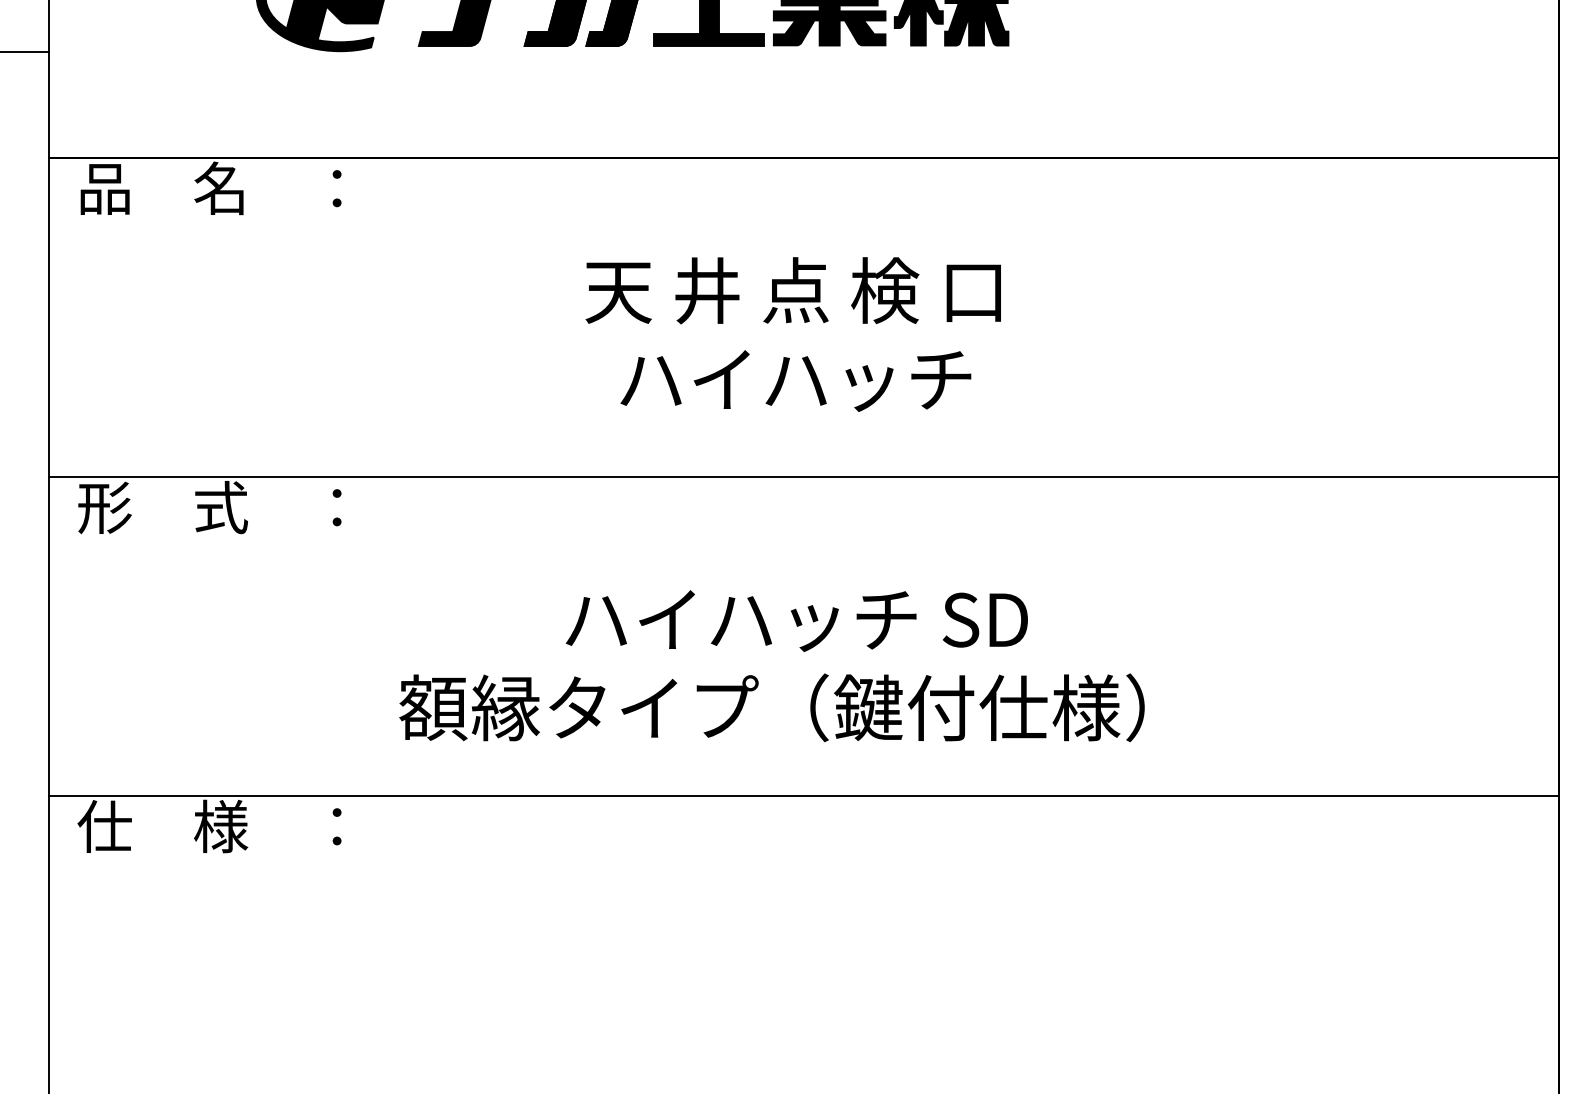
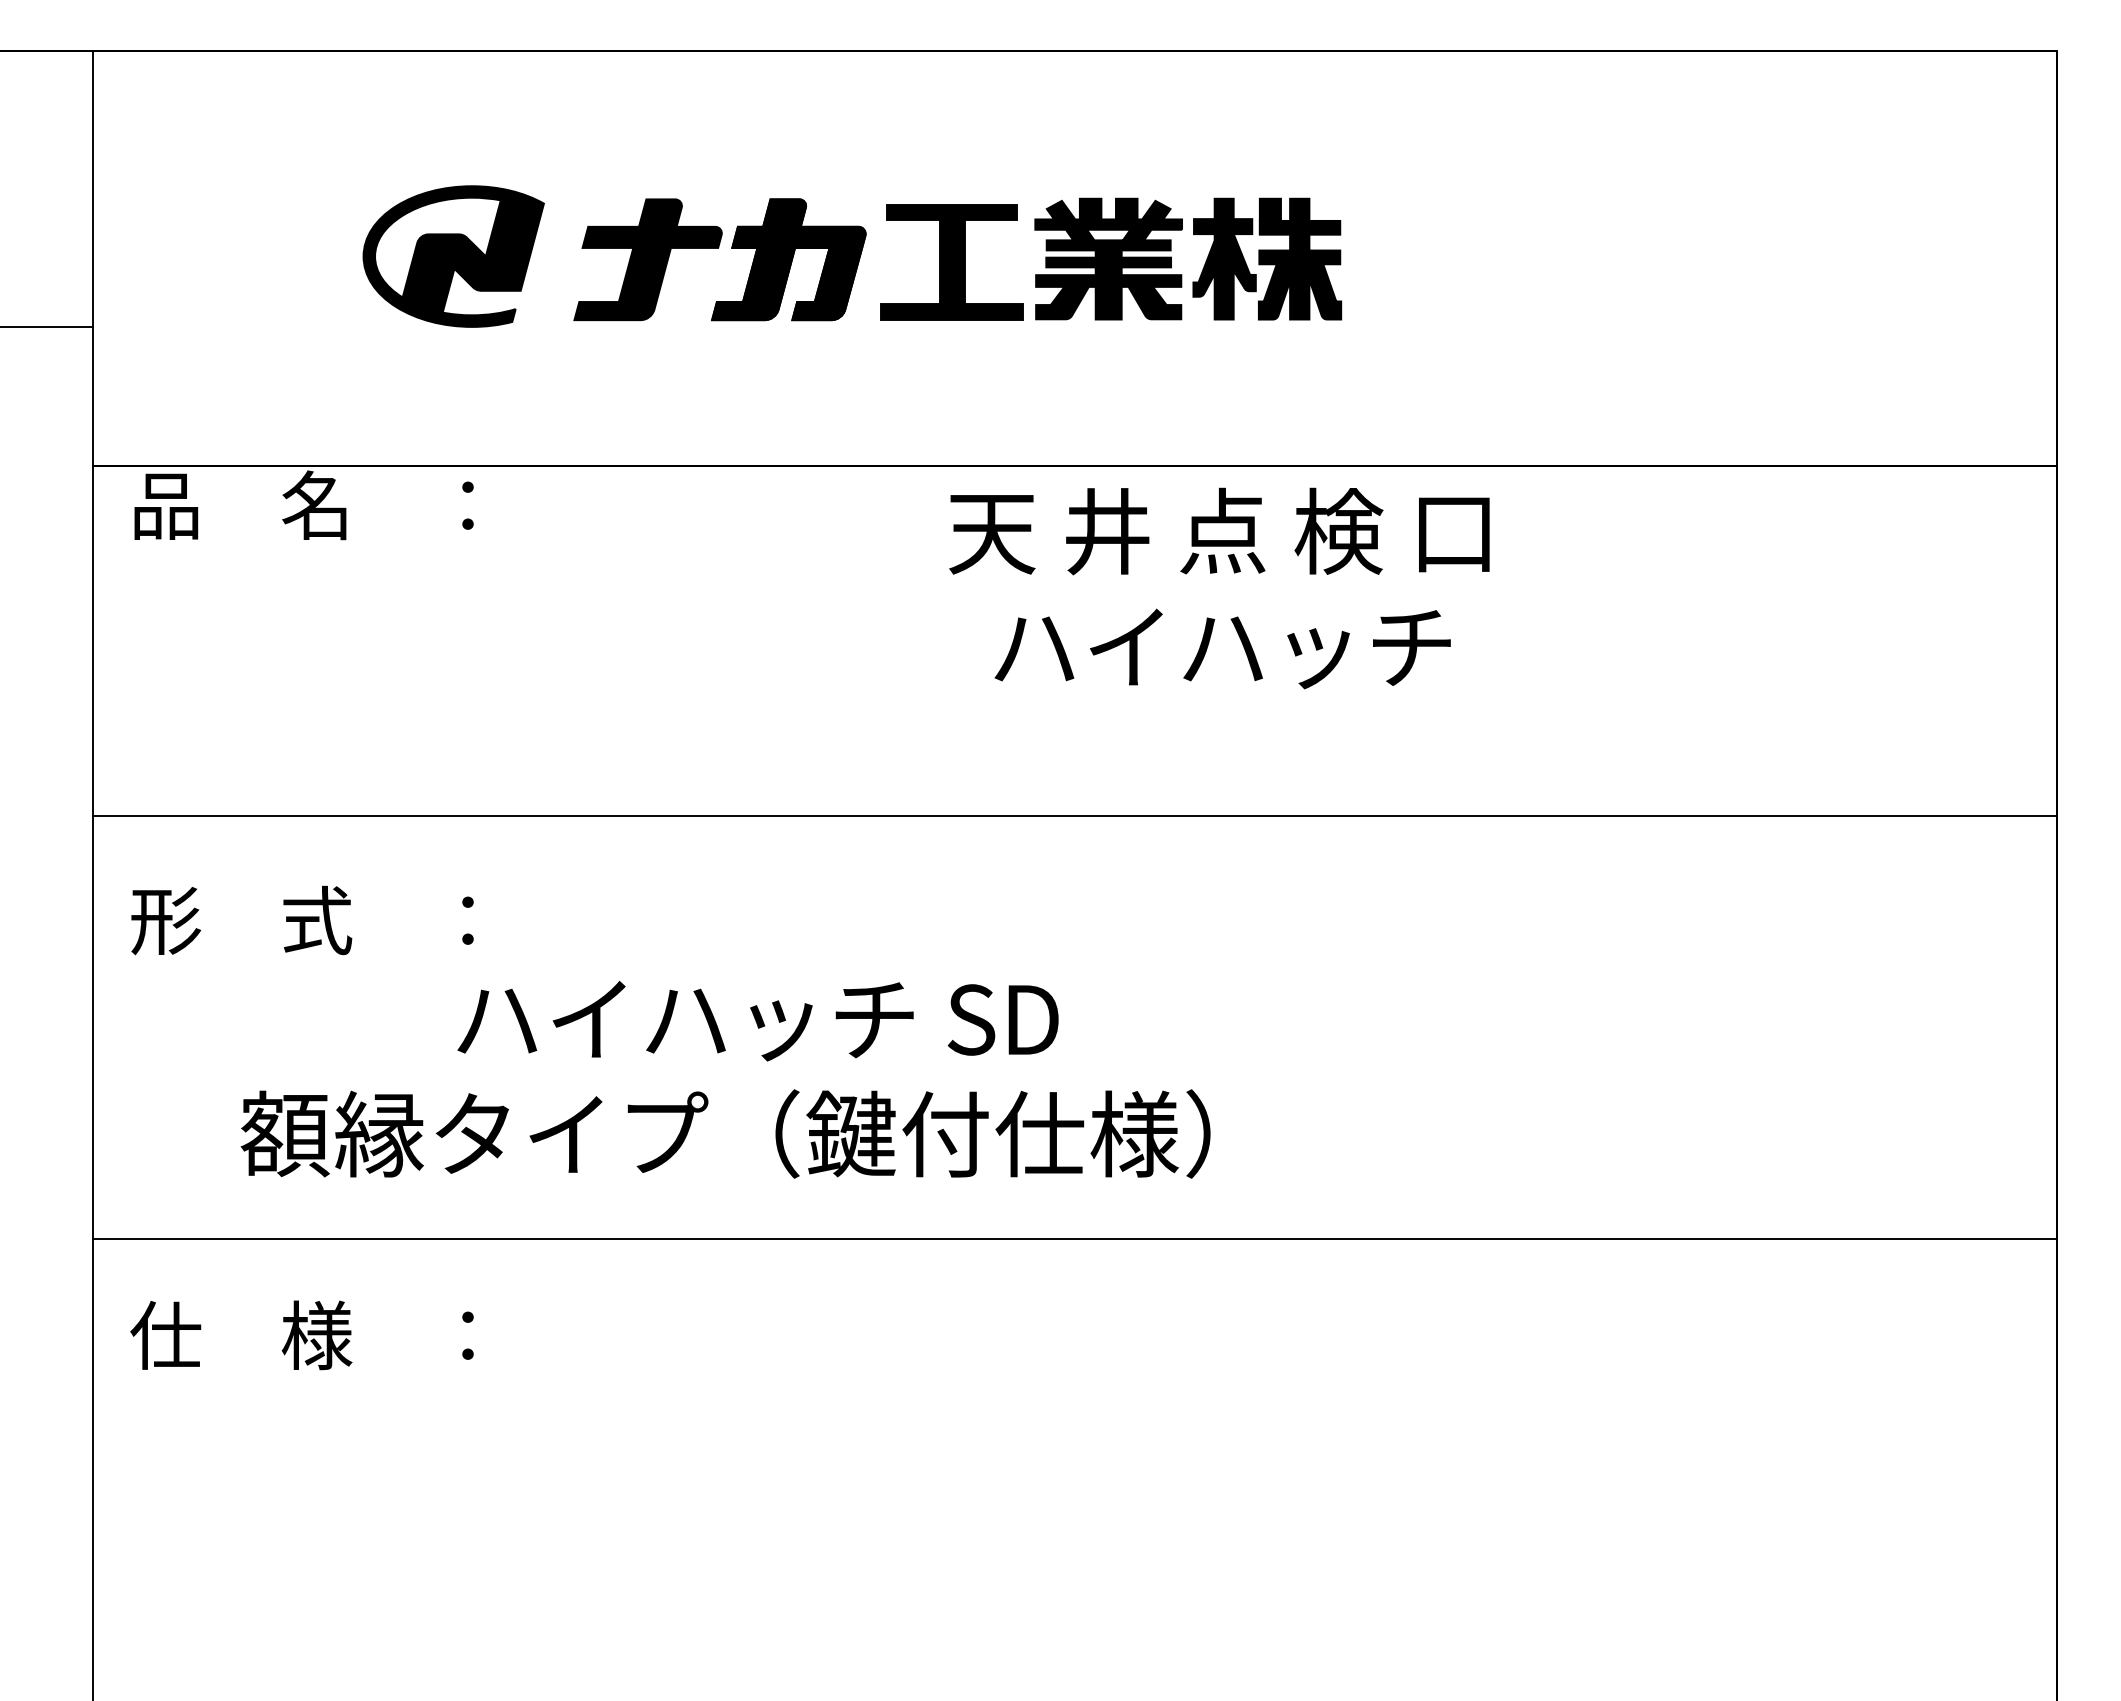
text: (793, 334) -> (1219, 588), moved
line: (804, 476) -> (1075, 815), moved
text: (771, 665) -> (725, 1079), moved
line: (804, 795) -> (1075, 1238), moved

